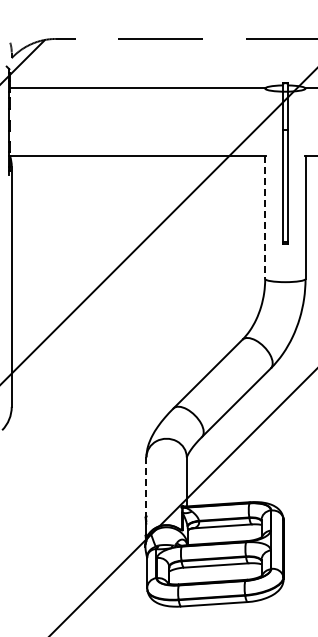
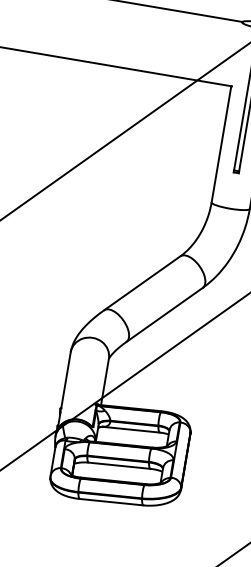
line: (265, 218) -> (221, 145), dashed -> solid
line: (146, 486) -> (66, 379), dashed -> solid

